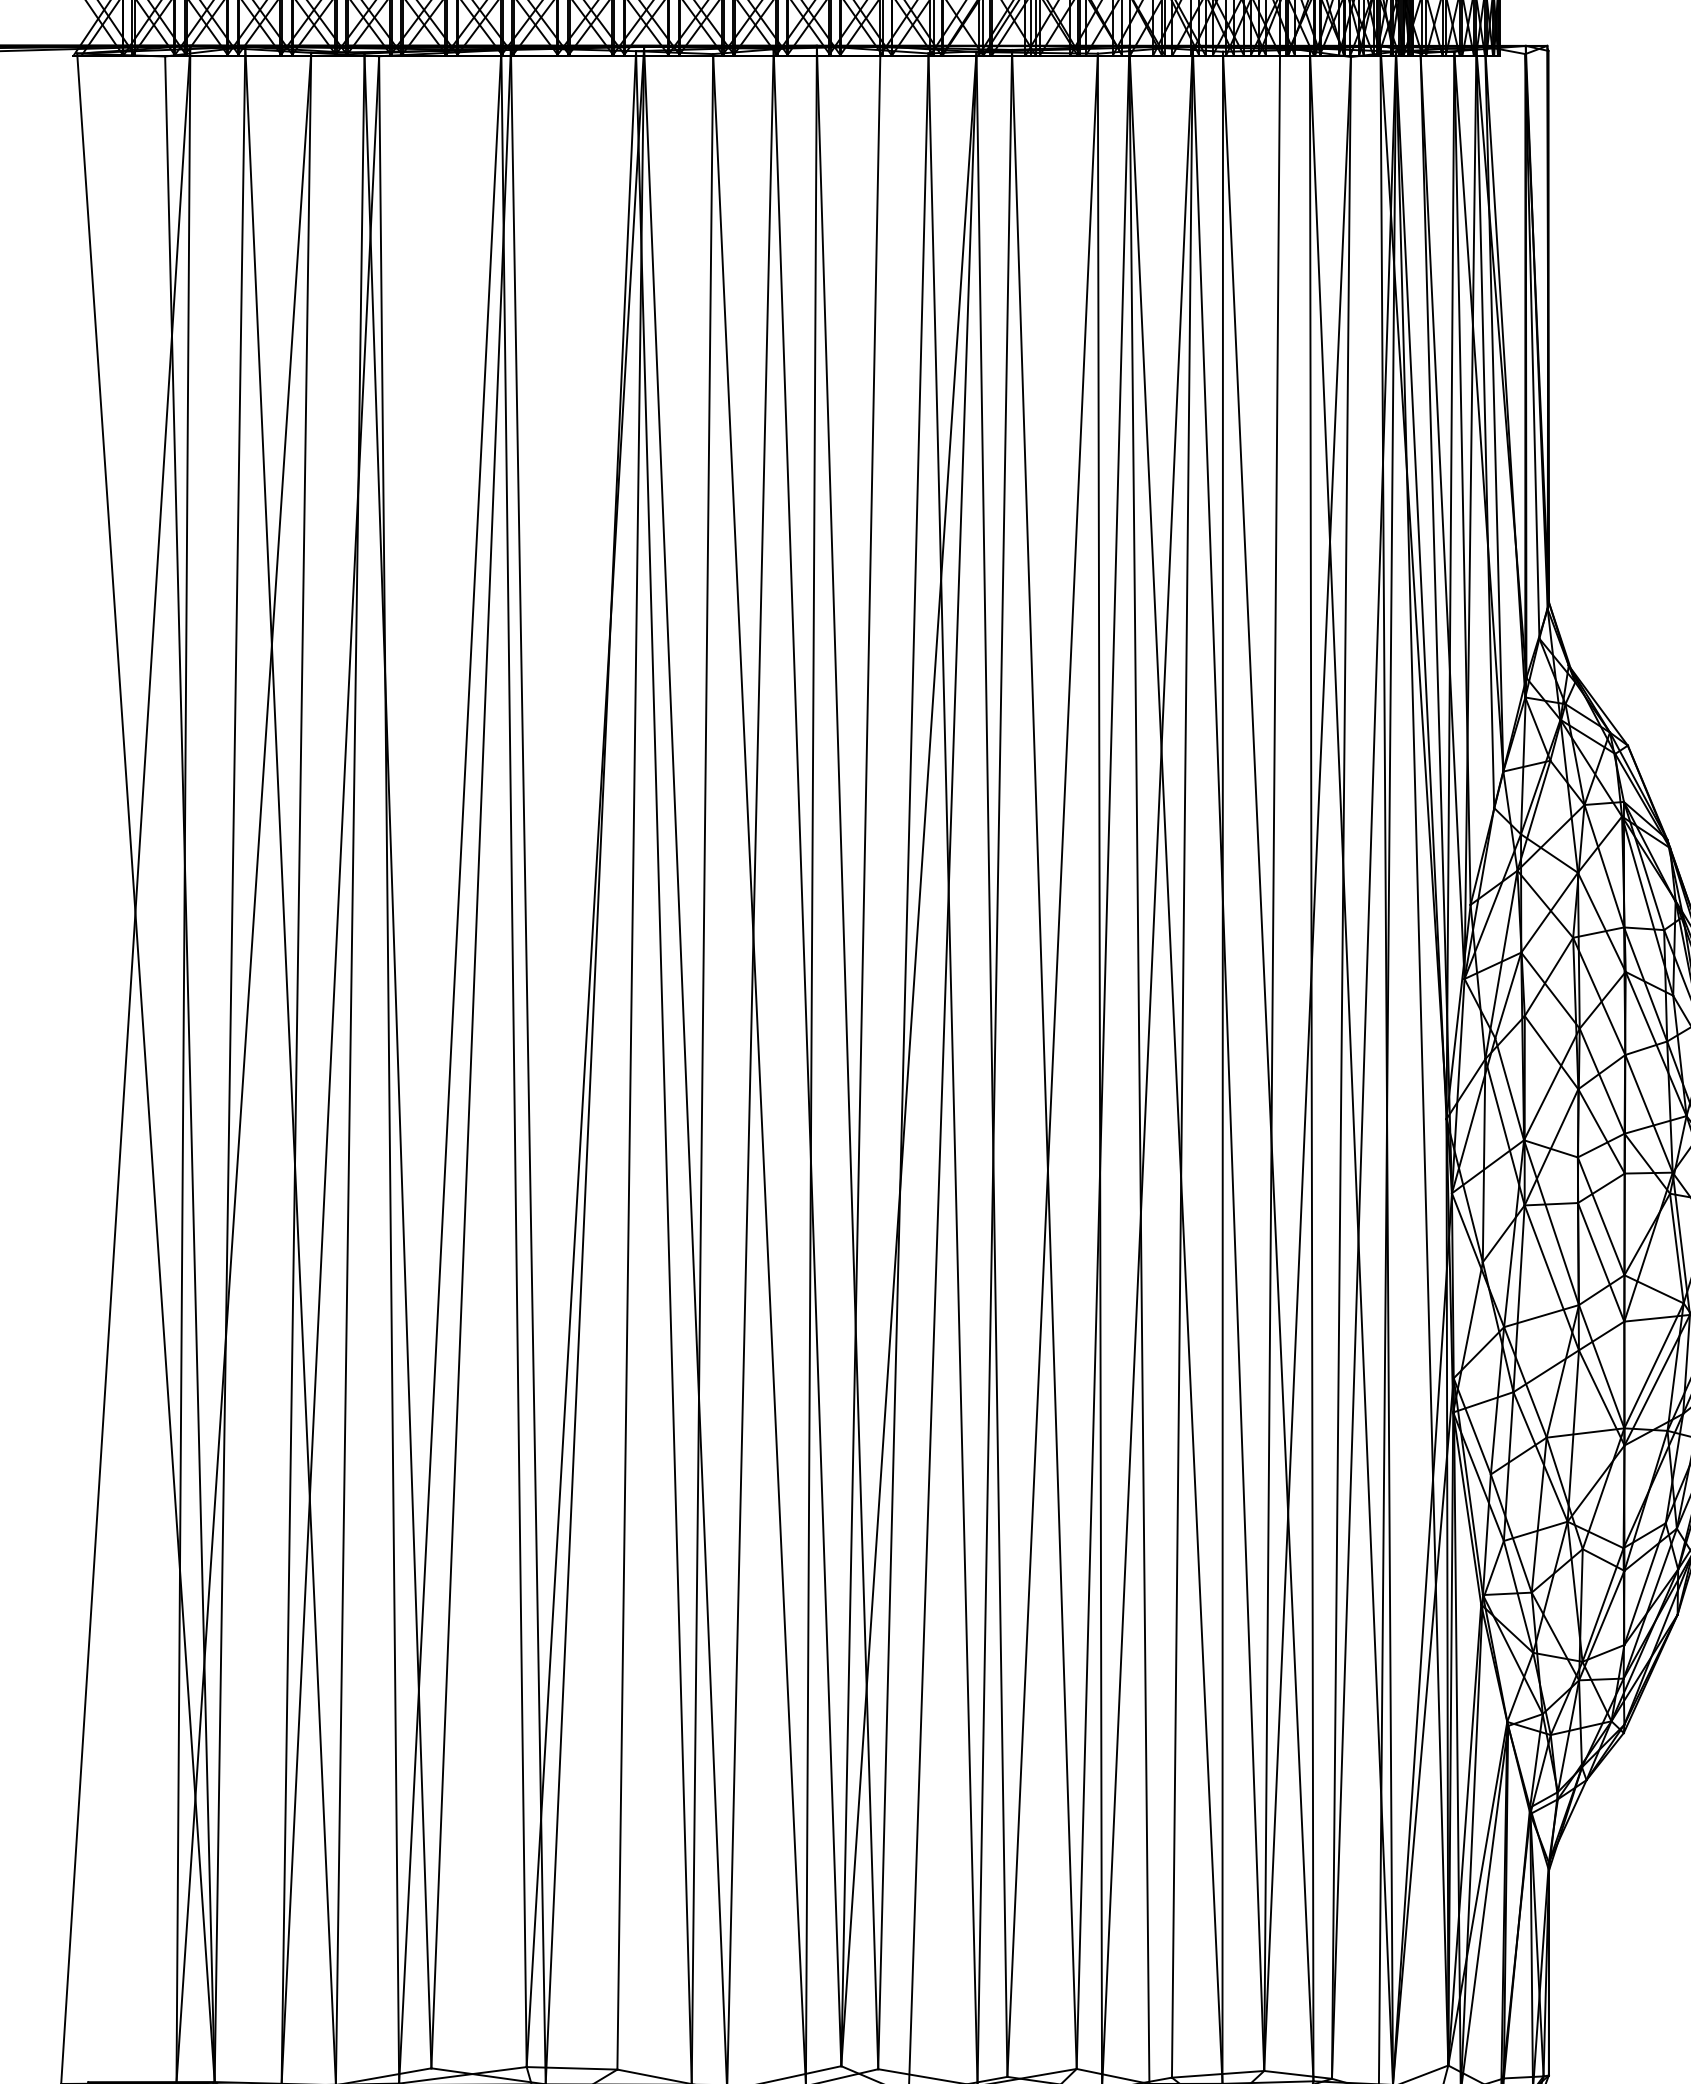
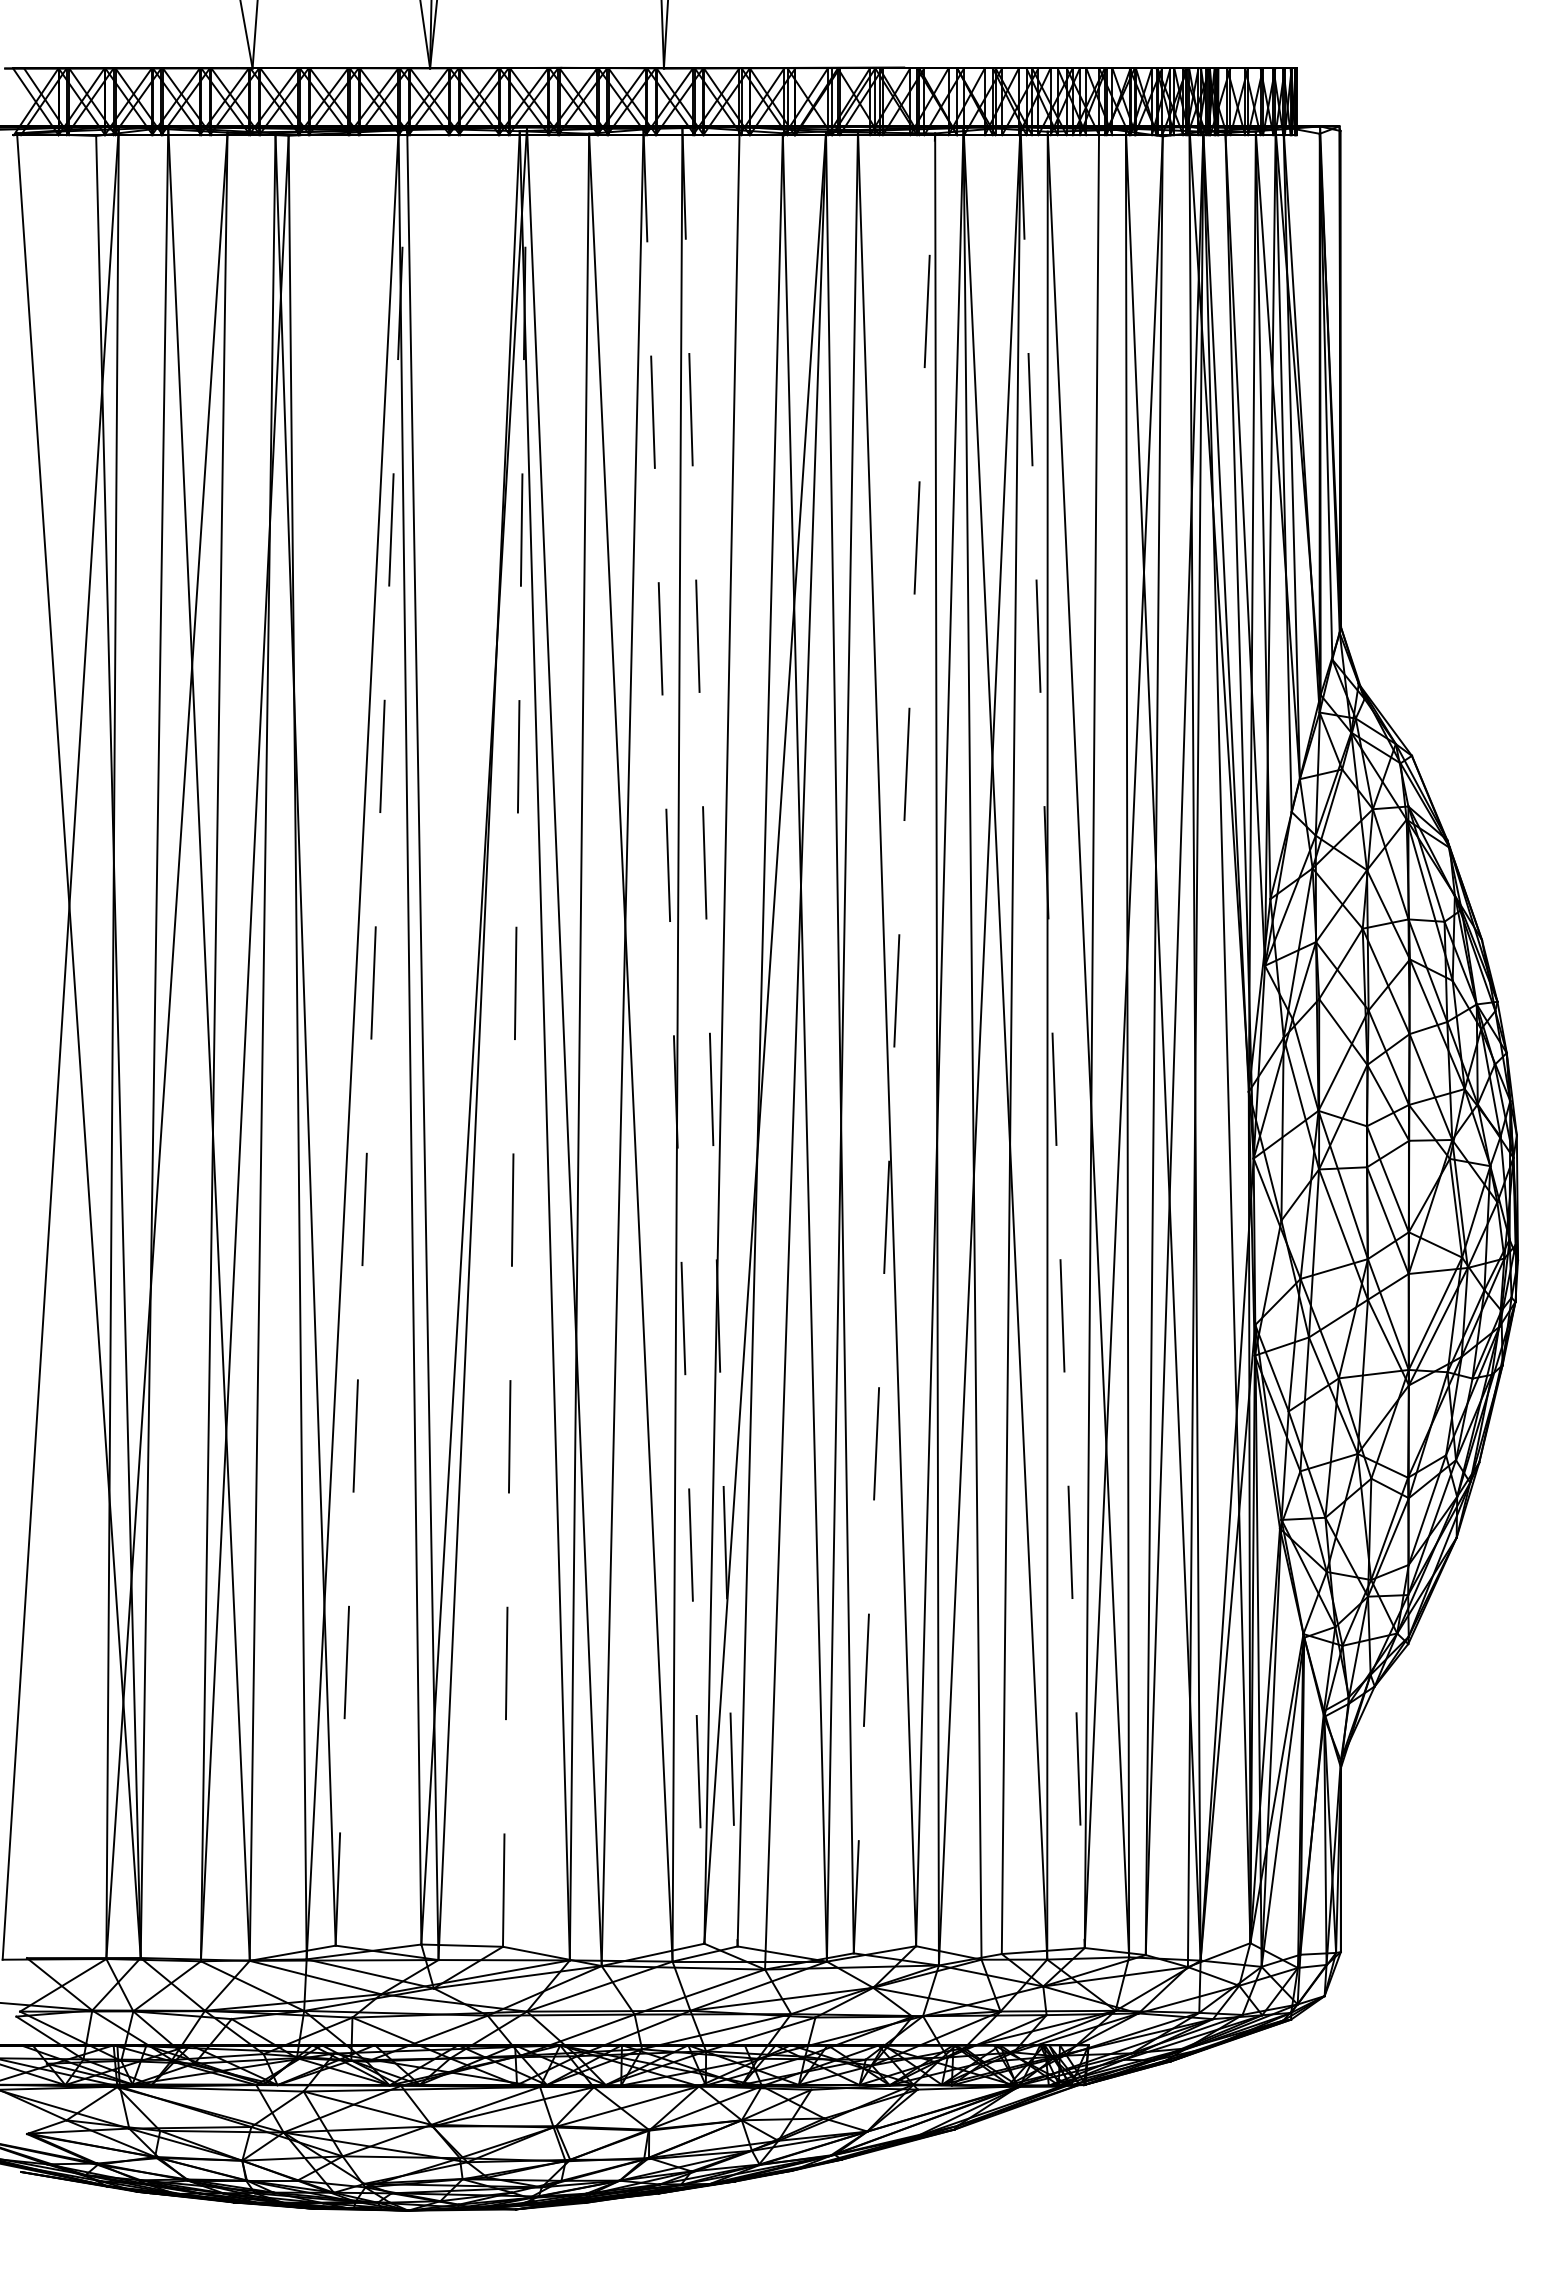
line: (471, 1057) -> (371, 1036), solid -> dashed
line: (806, 1057) -> (673, 1036), solid -> dashed
line: (848, 1057) -> (710, 1036), solid -> dashed
line: (631, 1058) -> (515, 1037), solid -> dashed
line: (1228, 1058) -> (1052, 1037), solid -> dashed
line: (1052, 1065) -> (894, 1043), solid -> dashed

